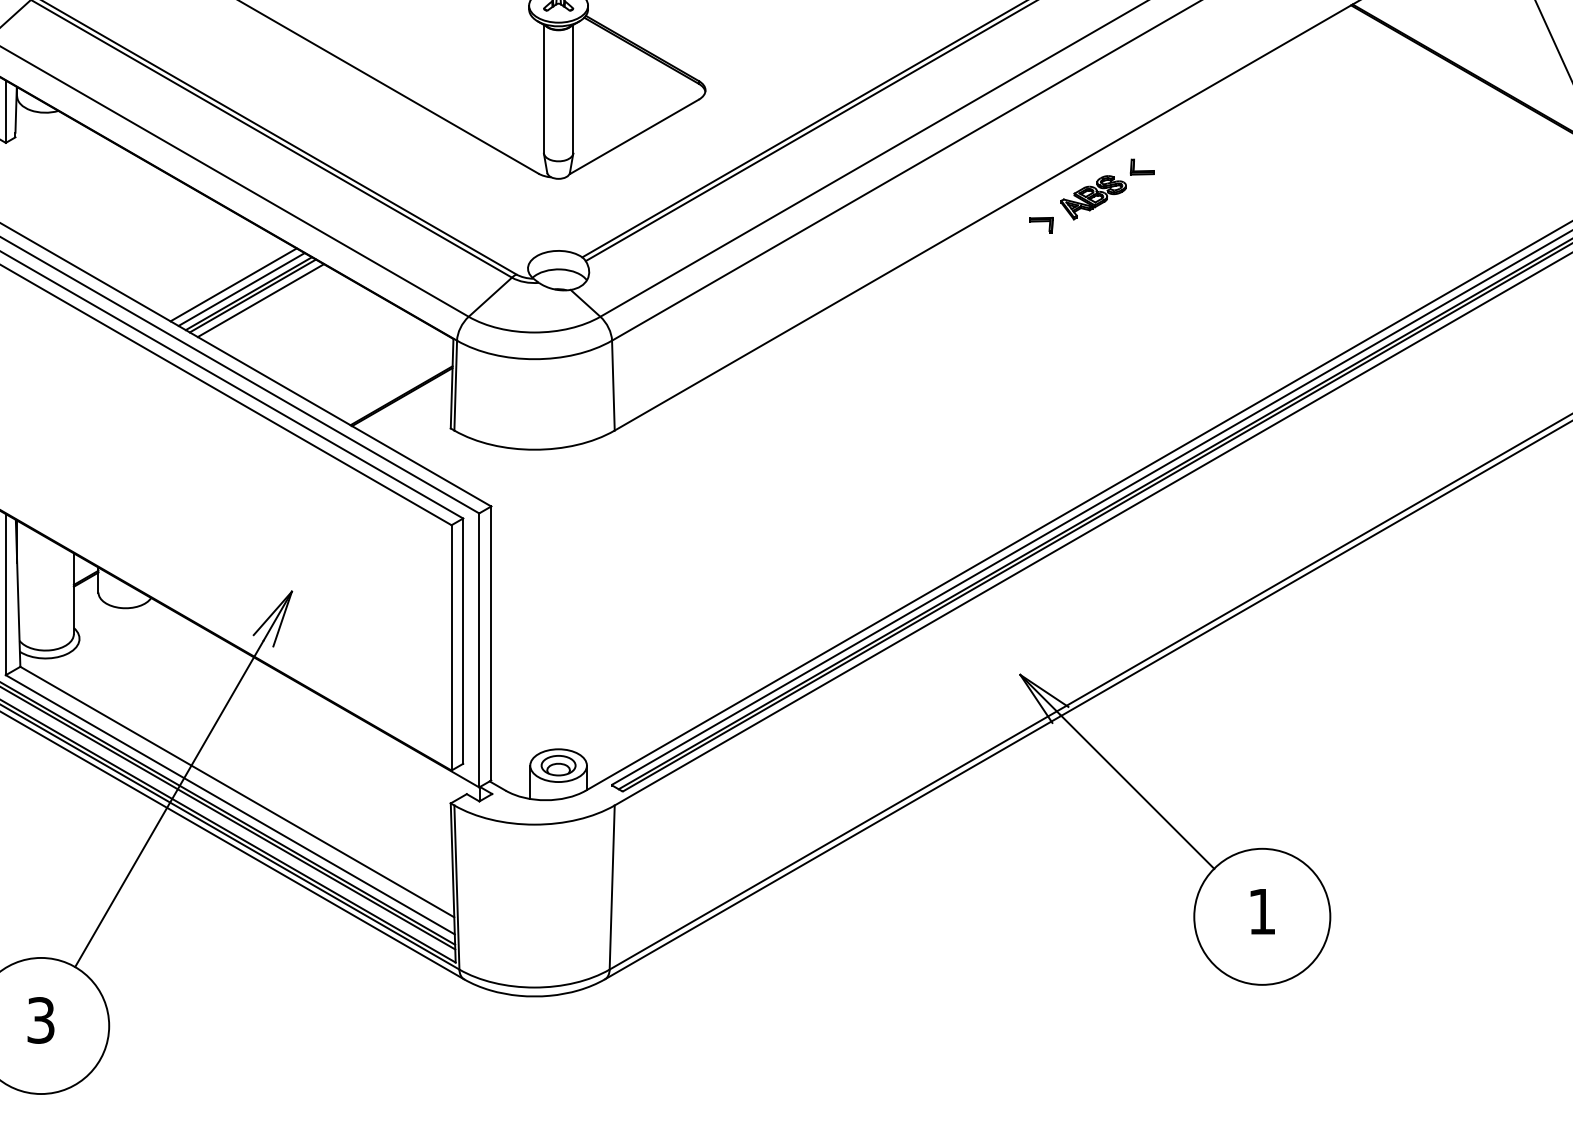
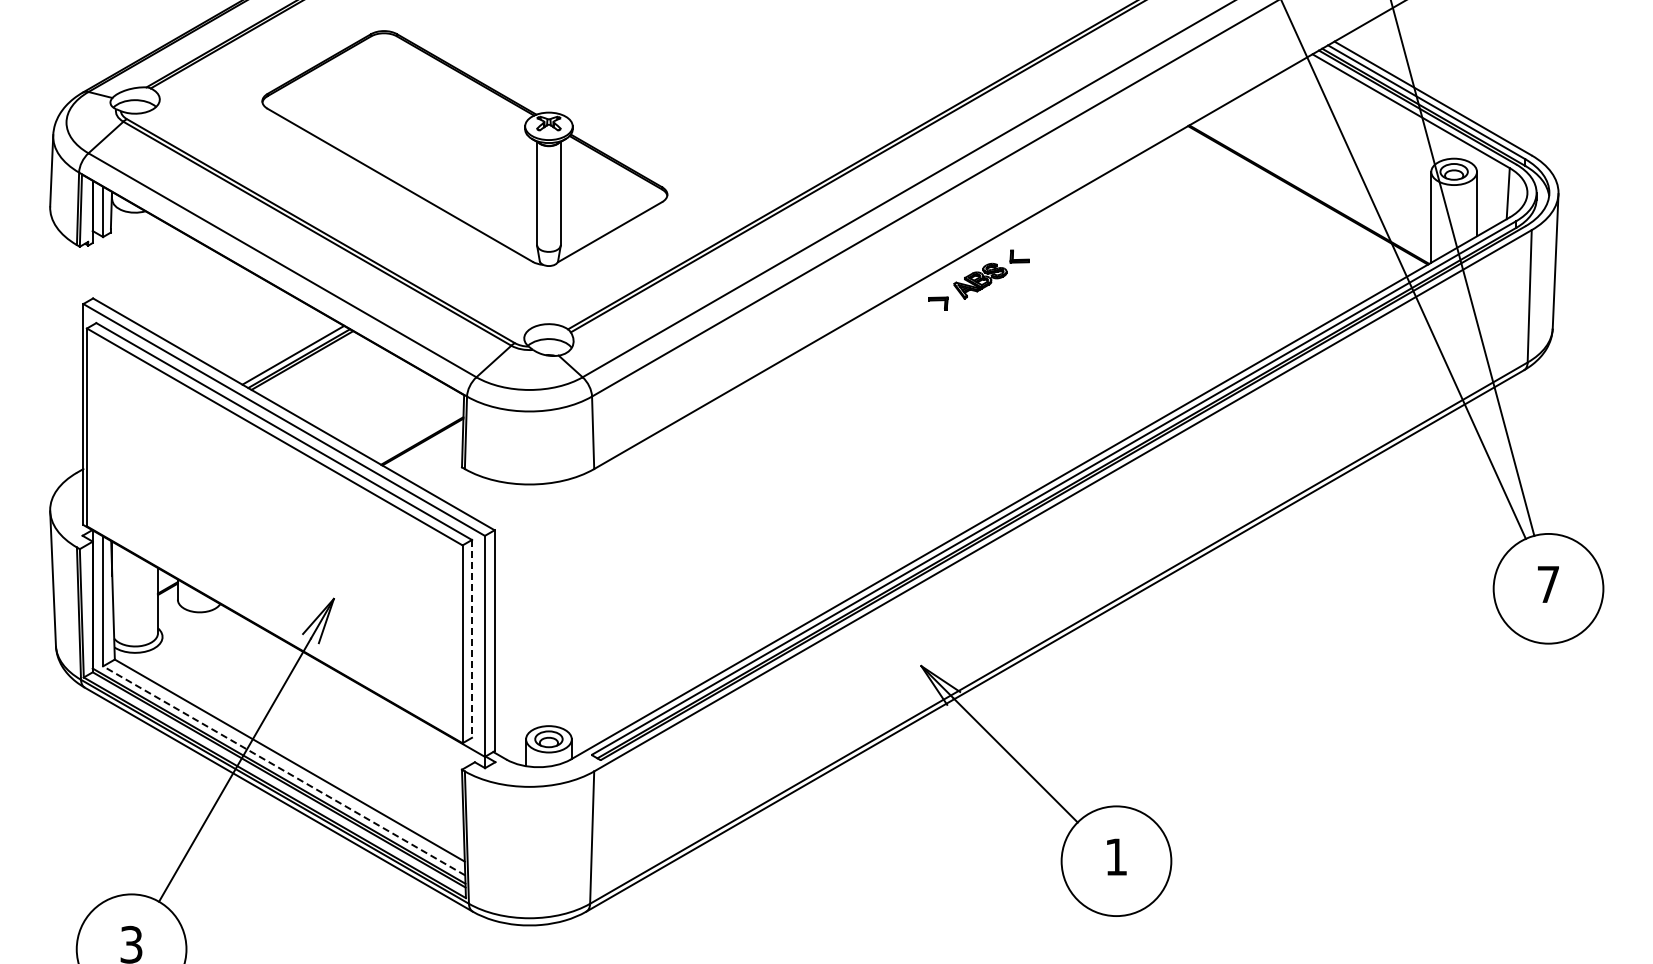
line: (233, 284) -> (286, 351), removed
line: (260, 299) -> (308, 363), removed
line: (463, 640) -> (472, 638), solid -> dashed
line: (229, 804) -> (283, 770), solid -> dashed

